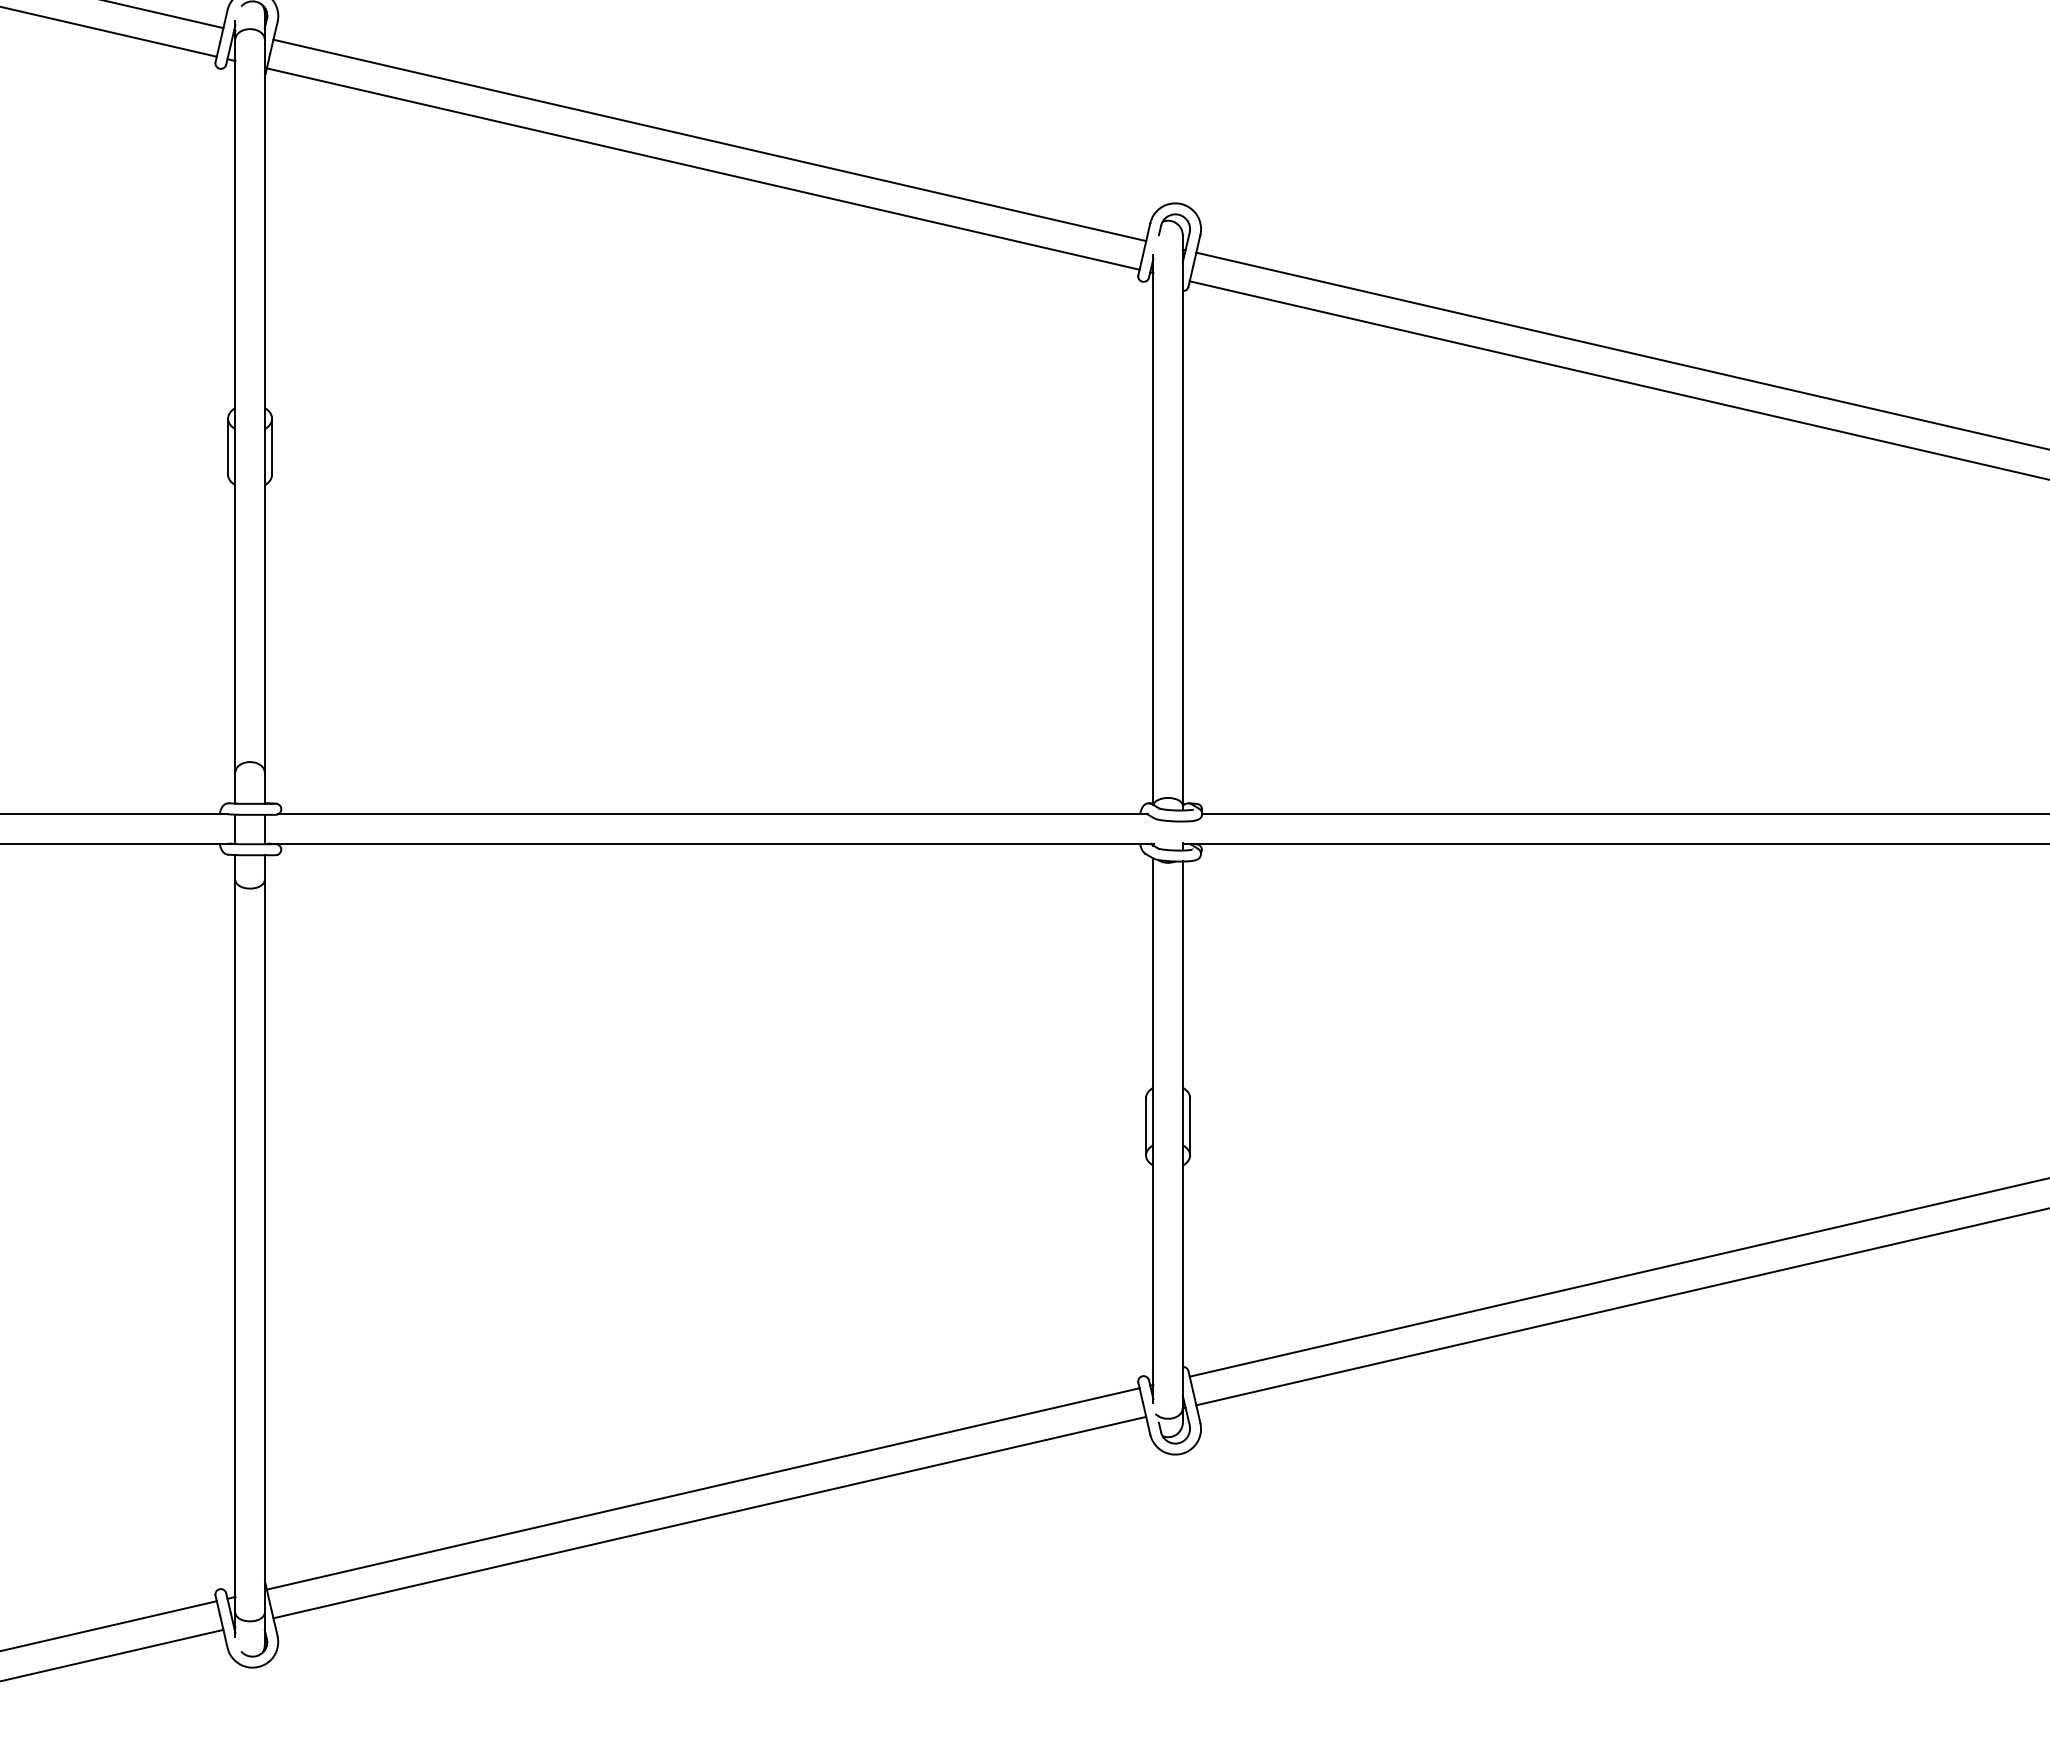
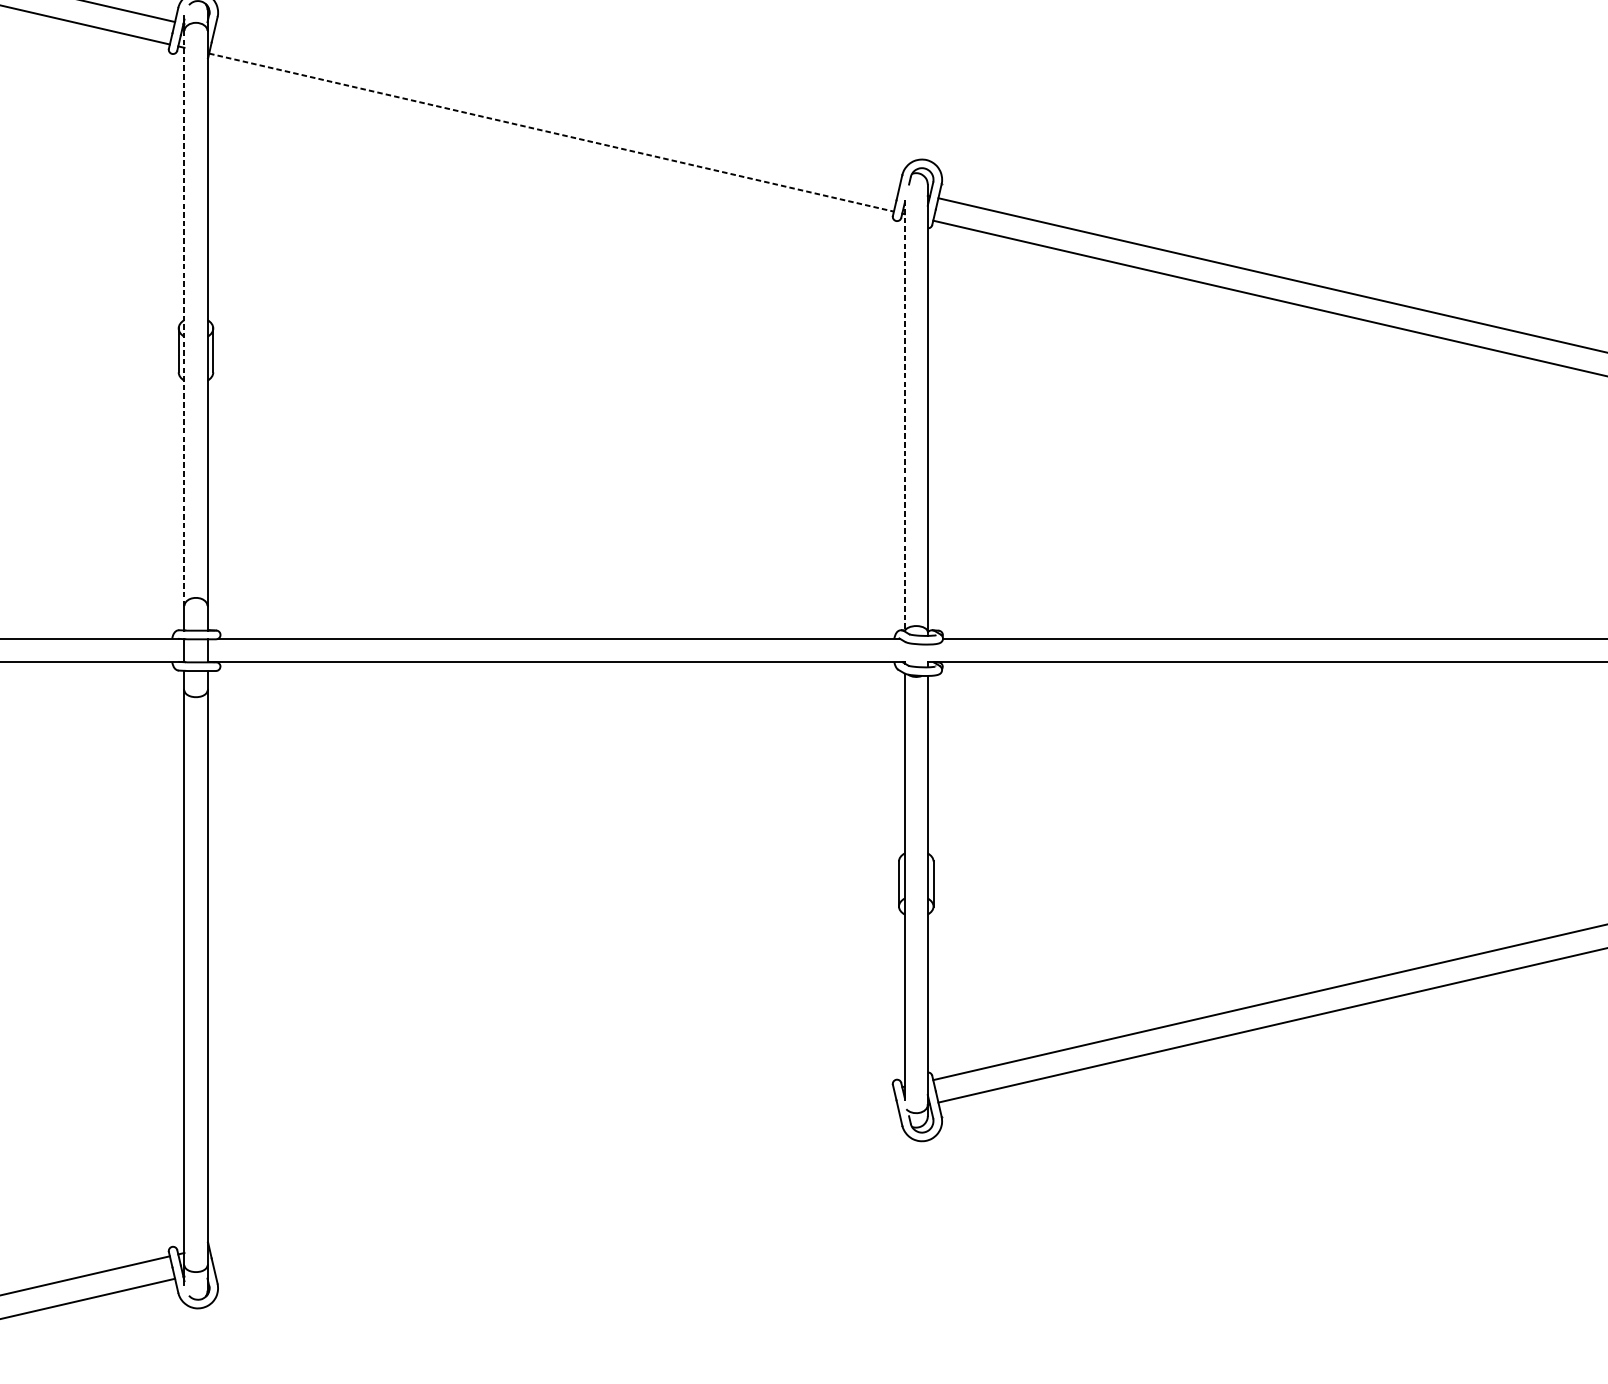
line: (709, 140) -> (556, 110), removed
line: (703, 169) -> (551, 132), solid -> dashed
line: (235, 405) -> (184, 318), solid -> dashed
line: (1153, 530) -> (904, 416), solid -> dashed
line: (702, 1488) -> (550, 1167), removed
line: (709, 1517) -> (556, 1190), removed

